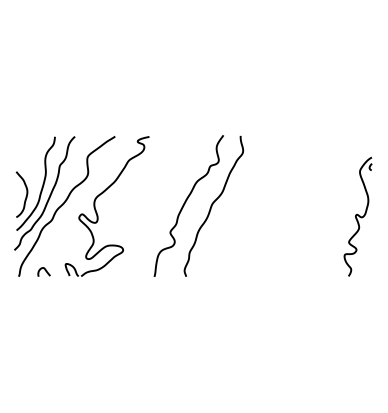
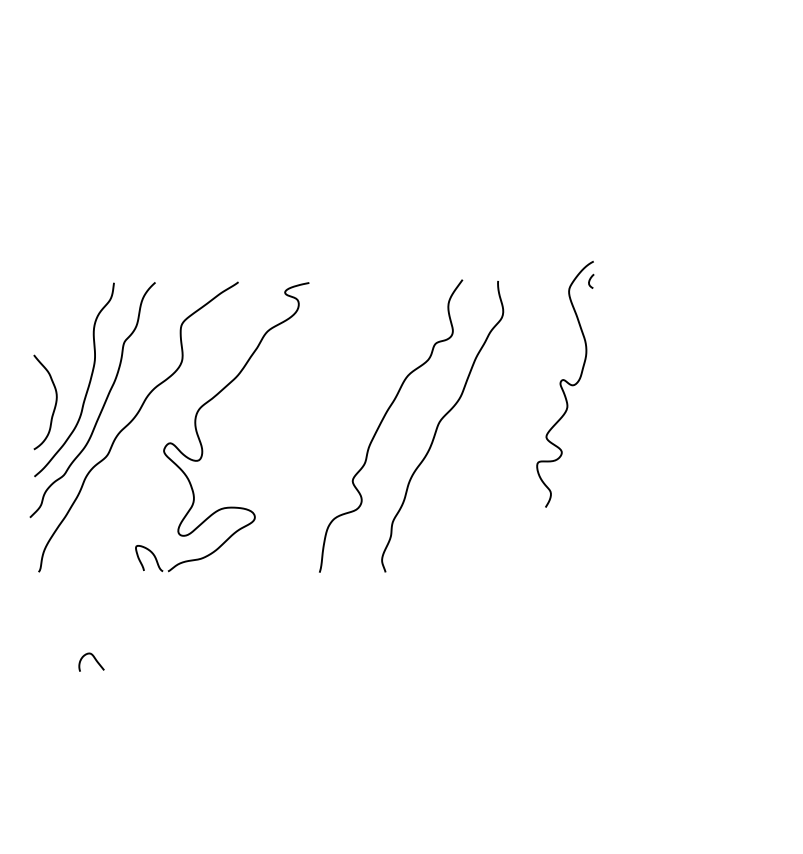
part: (357, 216) -> (563, 383), moved
curve: (44, 270) -> (92, 658), moved

